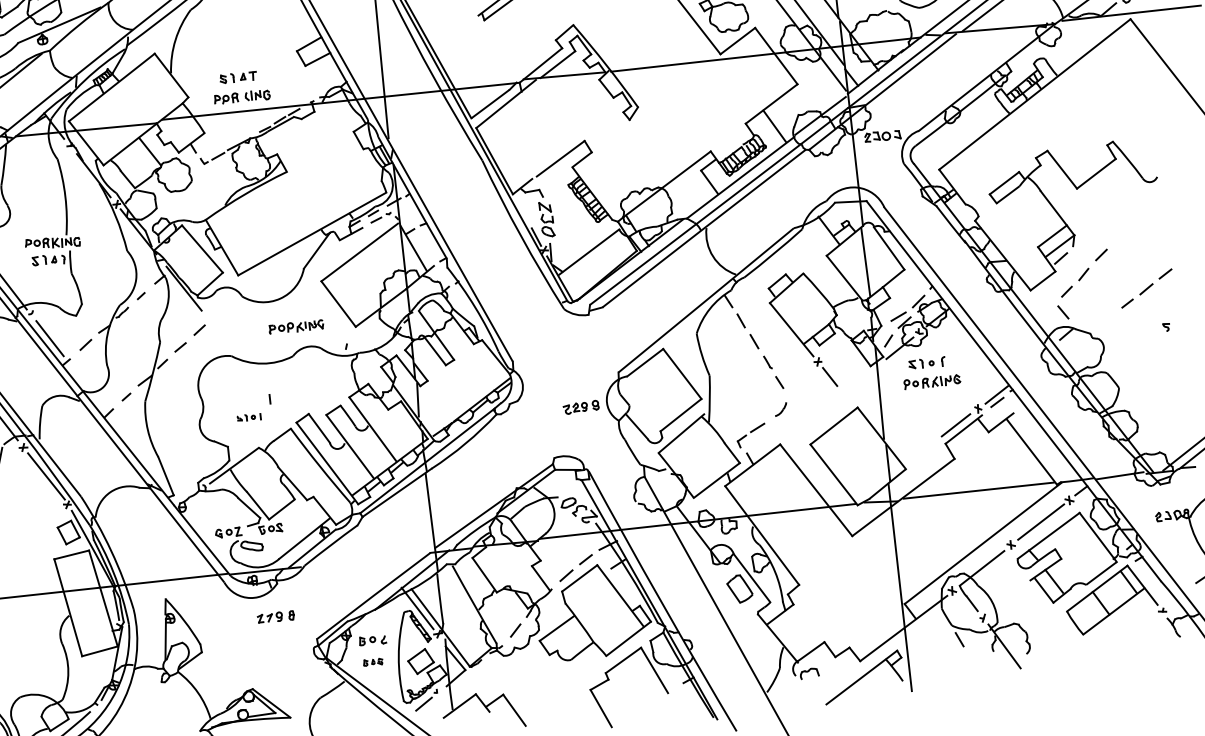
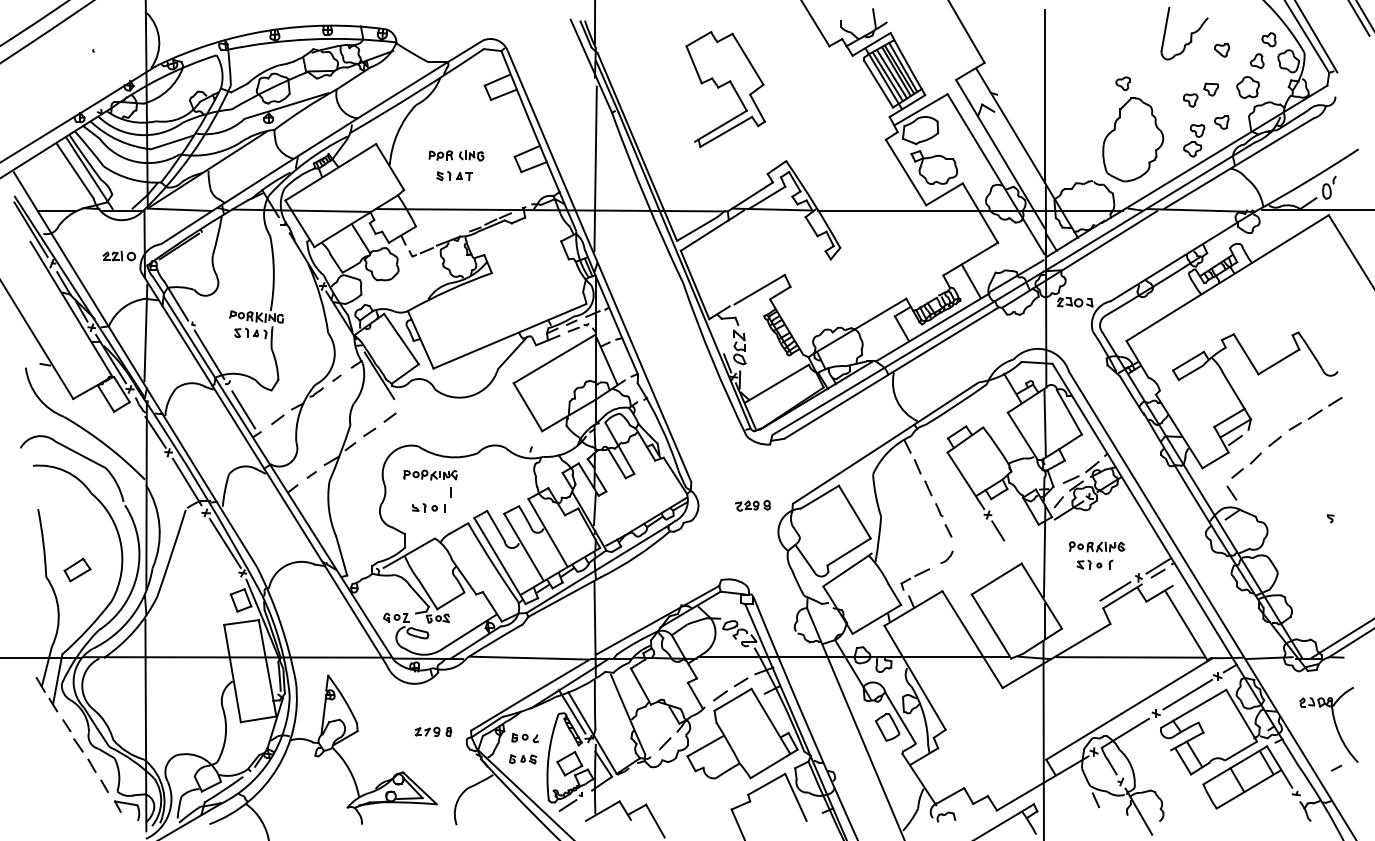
part: (242, 96) -> (456, 155), moved
part: (1146, 288) -> (1315, 413), moved
part: (296, 326) -> (430, 474), moved
part: (926, 362) -> (1094, 564), moved
part: (580, 407) -> (752, 505), moved
part: (248, 417) -> (428, 507), size x1.43
line: (367, 558) -> (528, 657), added
part: (275, 616) -> (433, 731), moved
part: (373, 662) -> (523, 759), size x1.43

